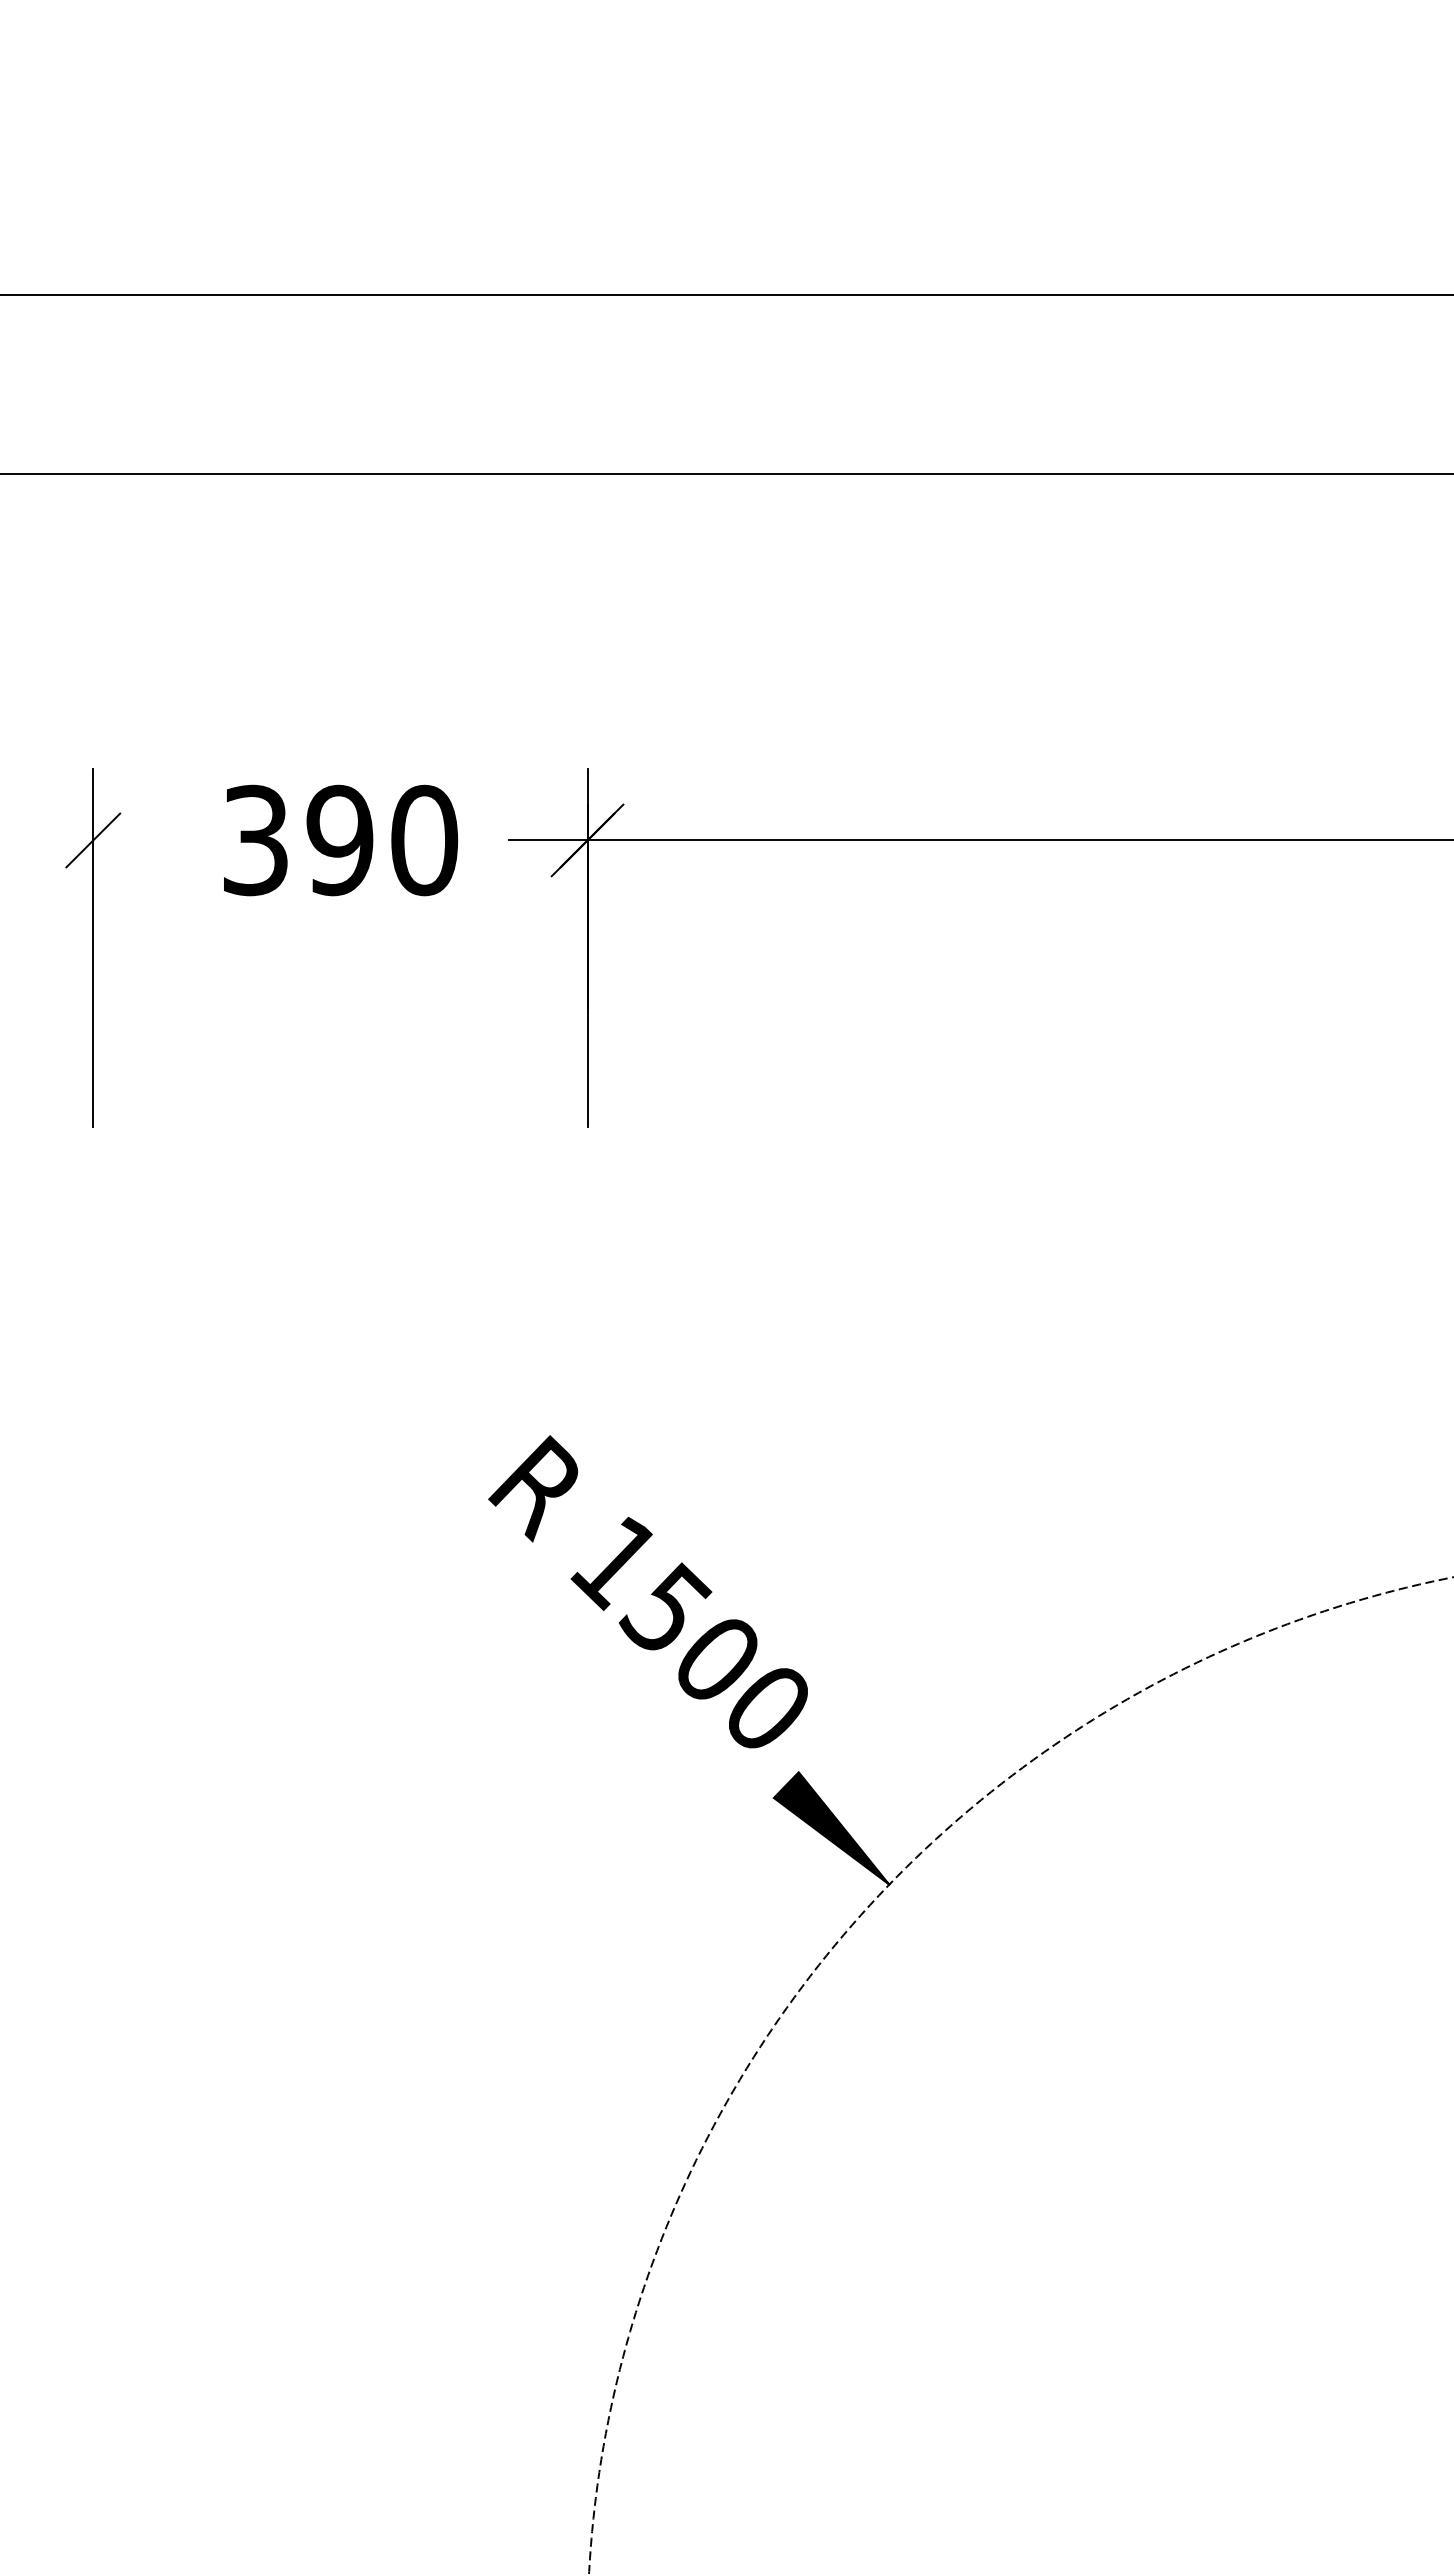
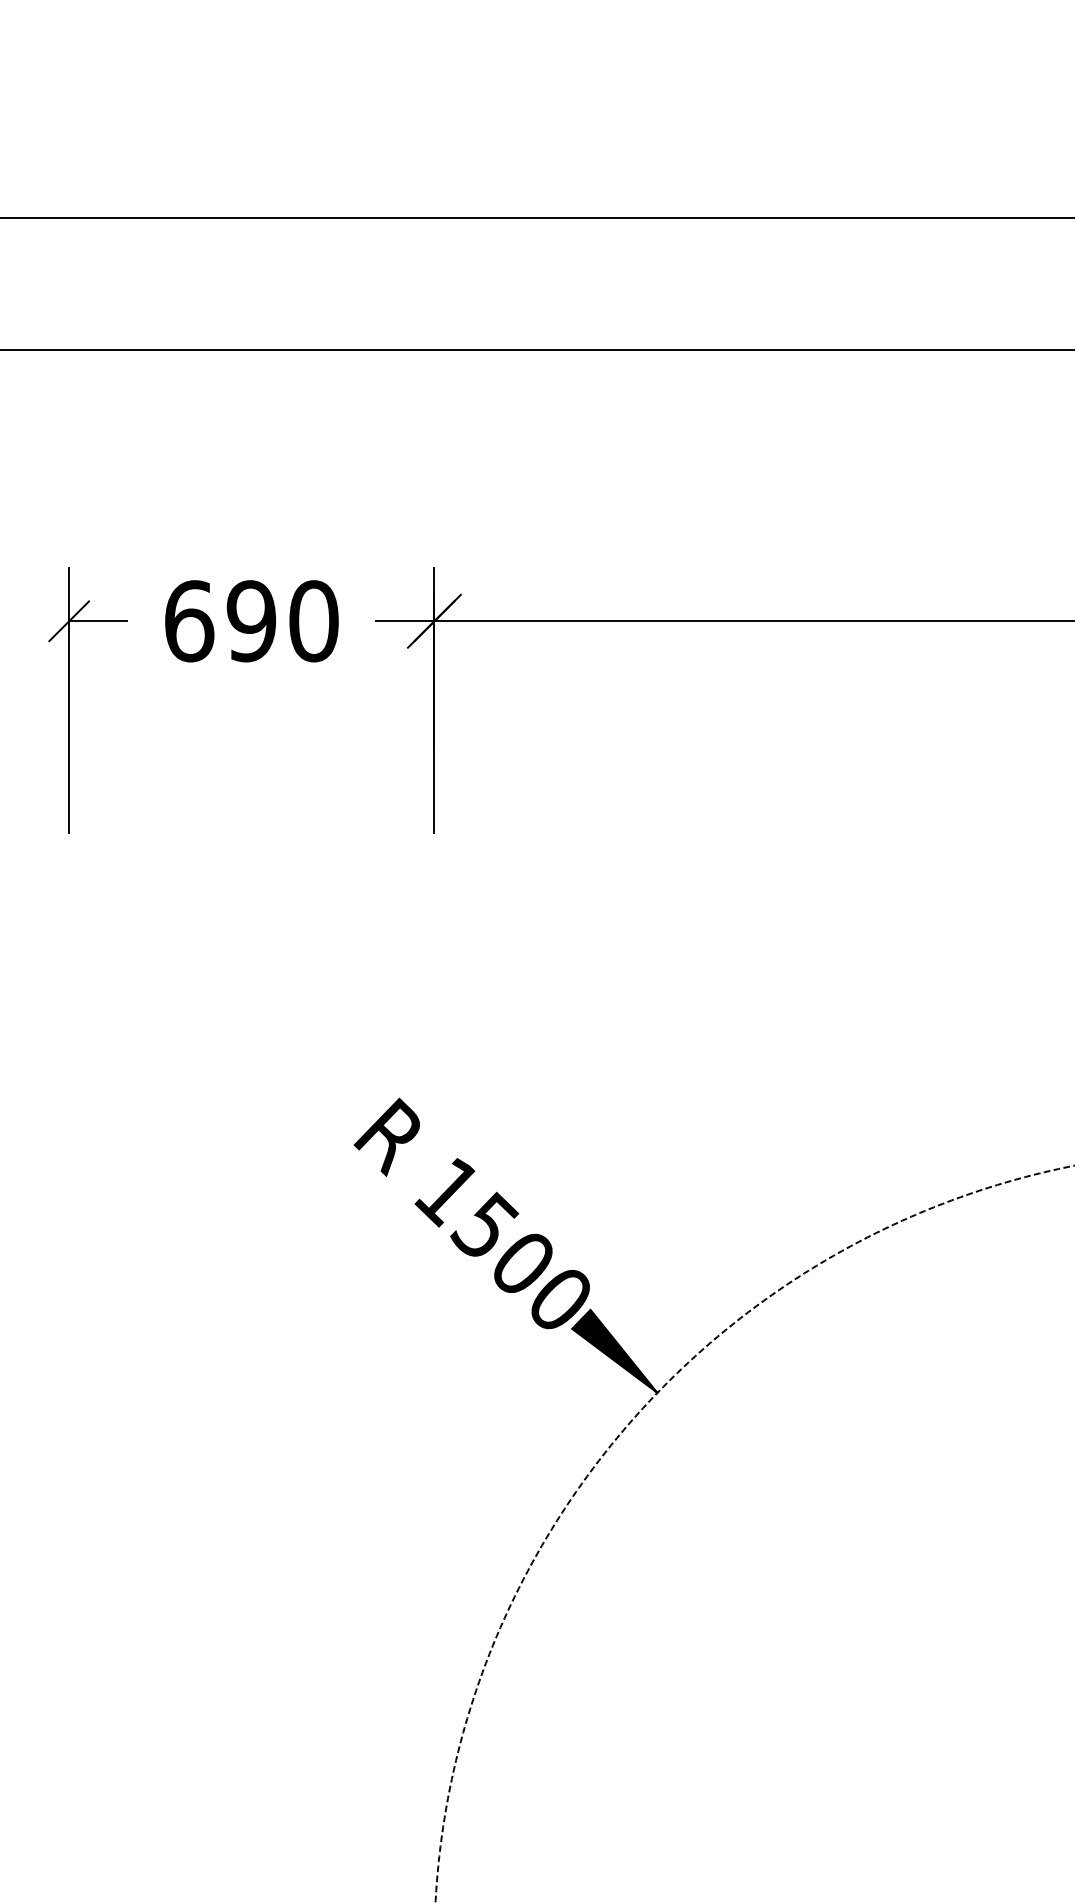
line: (132, 840) -> (98, 621), added
text: (256, 840) -> (189, 621), 390 -> 690
text: (647, 1591) -> (471, 1213), moved

